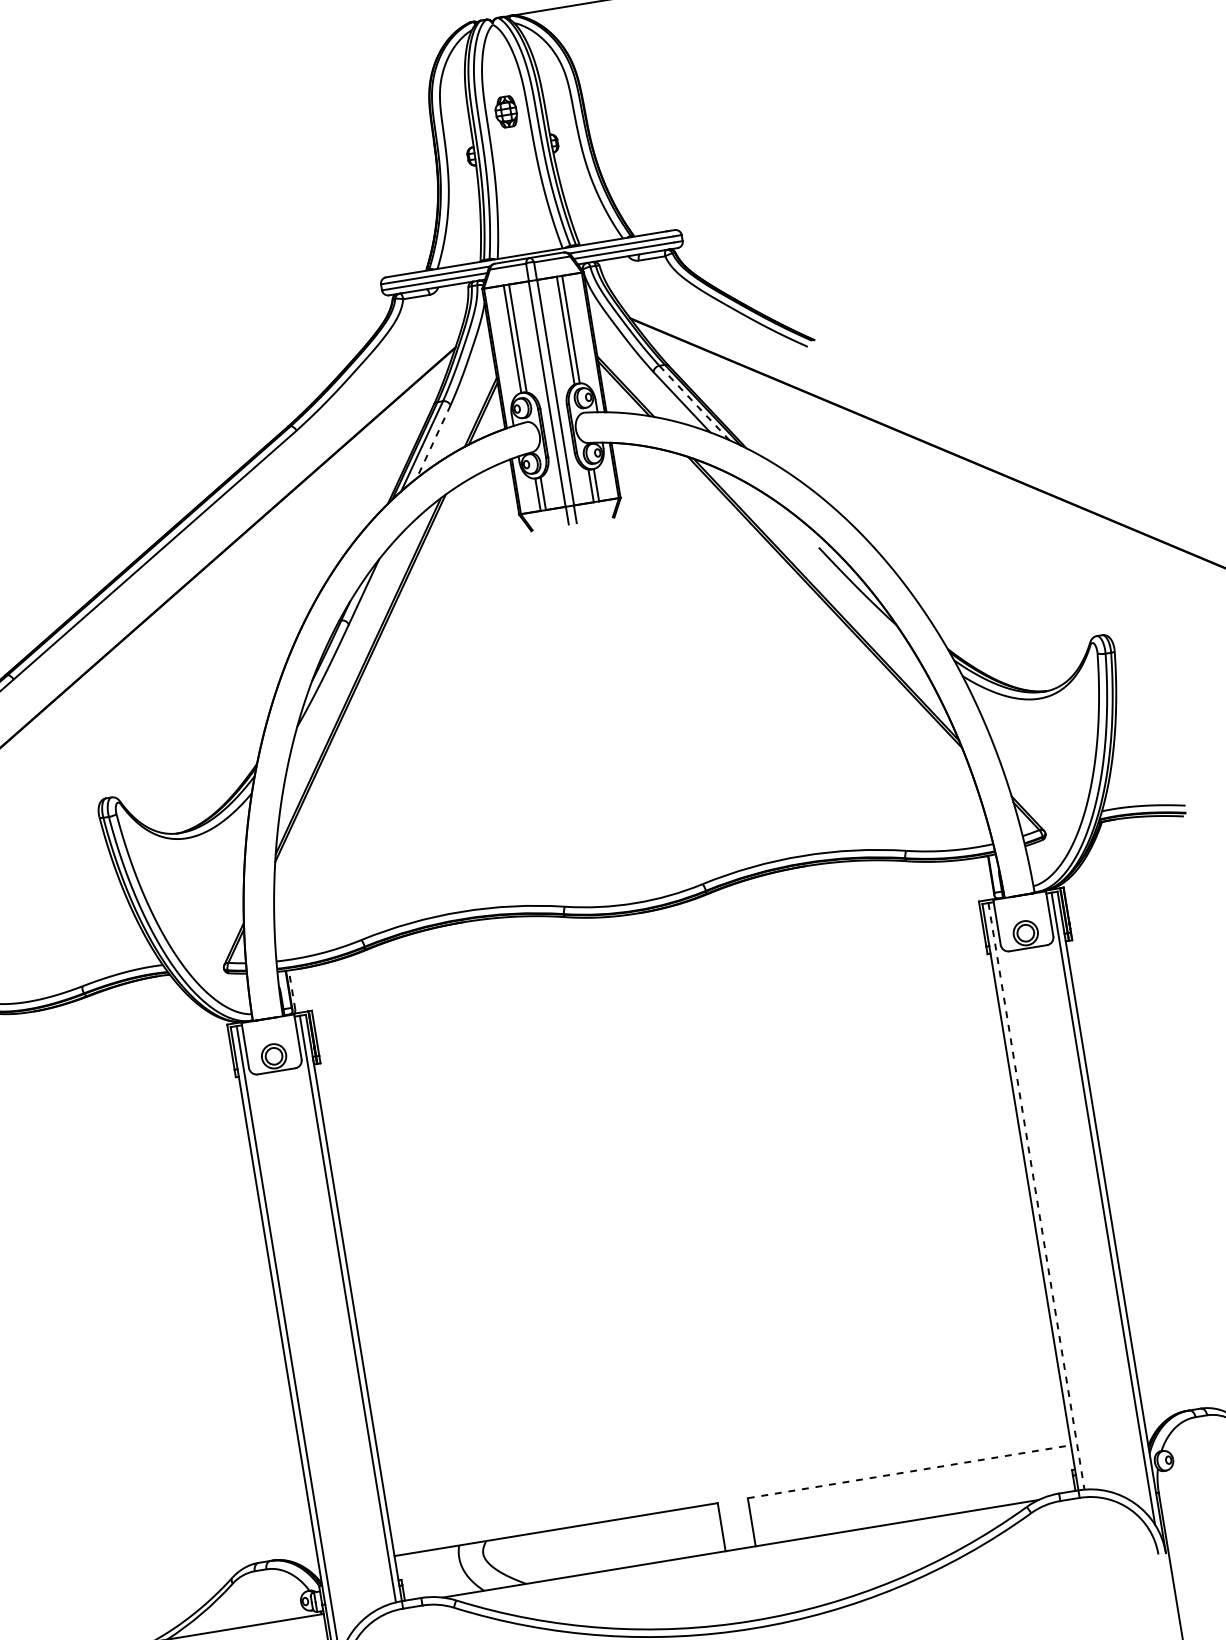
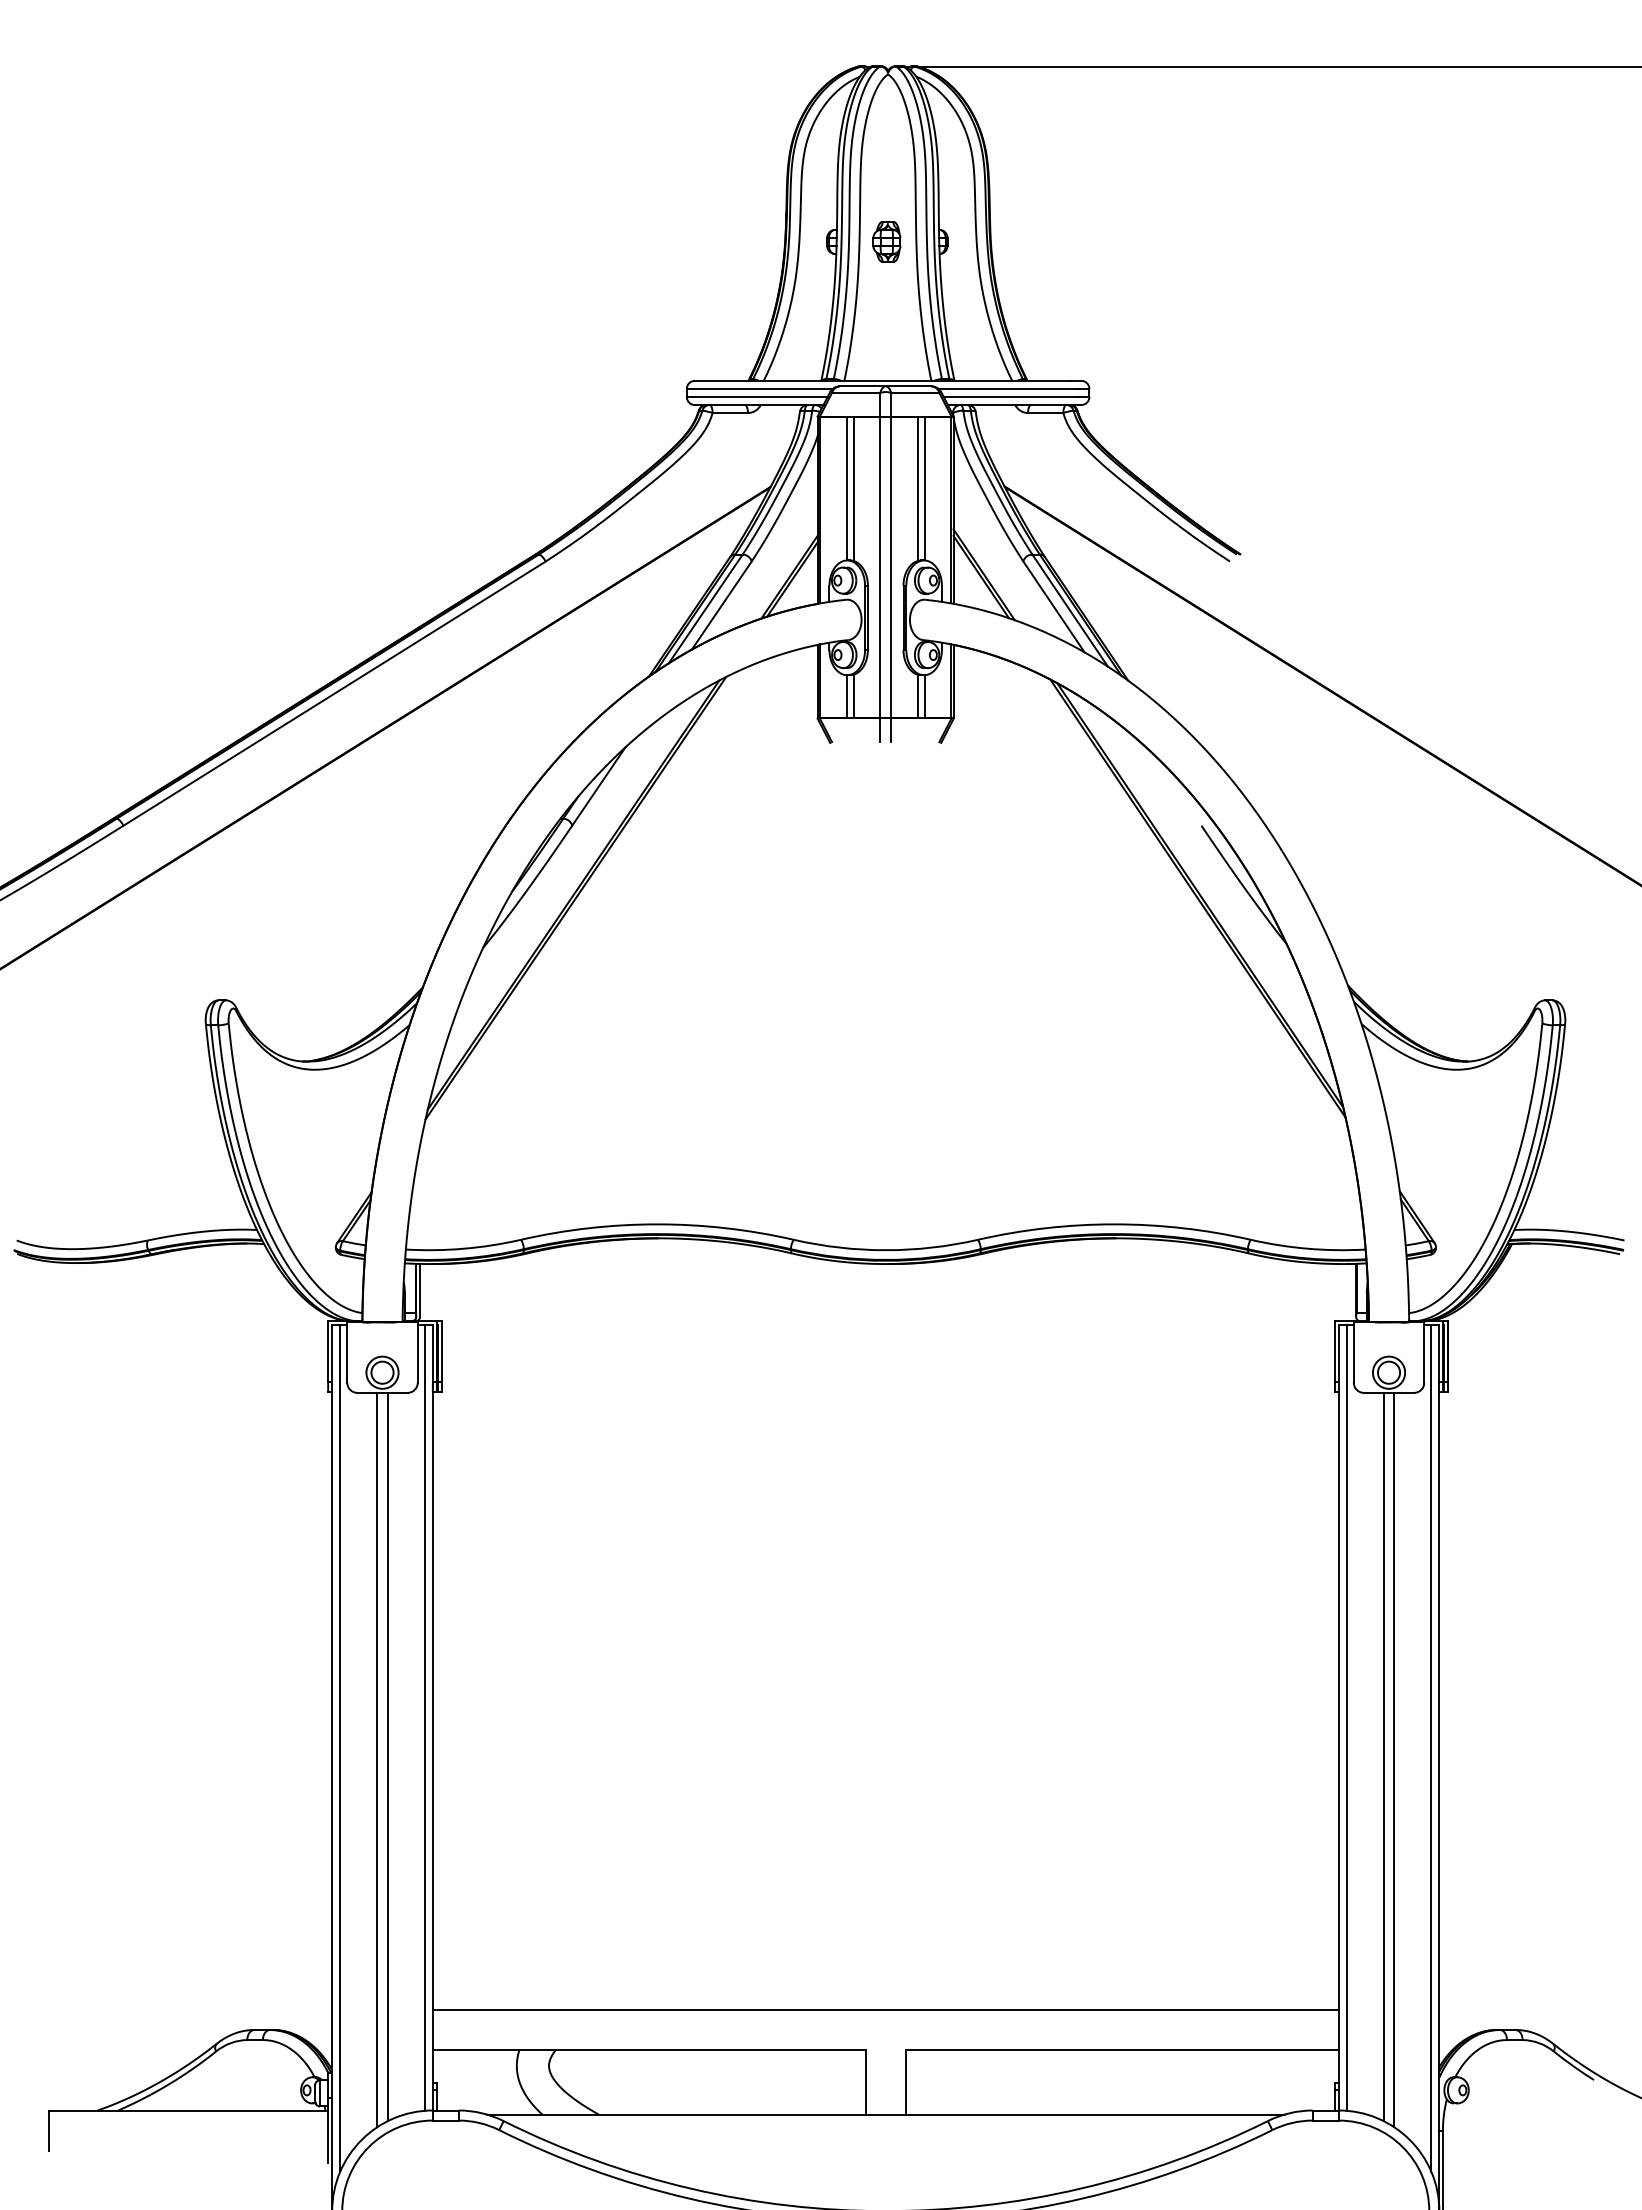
part: (505, 111) -> (886, 241), moved
line: (694, 402) -> (1070, 610), dashed -> solid
line: (433, 442) -> (721, 606), dashed -> solid
line: (292, 989) -> (420, 1289), dashed -> solid
line: (1036, 1196) -> (1346, 1718), dashed -> solid
line: (1069, 1220) -> (1384, 1756), added
line: (1077, 1221) -> (1394, 1759), added
line: (324, 1342) -> (387, 1756), added
line: (317, 1345) -> (377, 1759), added
line: (727, 1470) -> (885, 2009), added
line: (909, 1472) -> (1122, 2050), dashed -> solid

